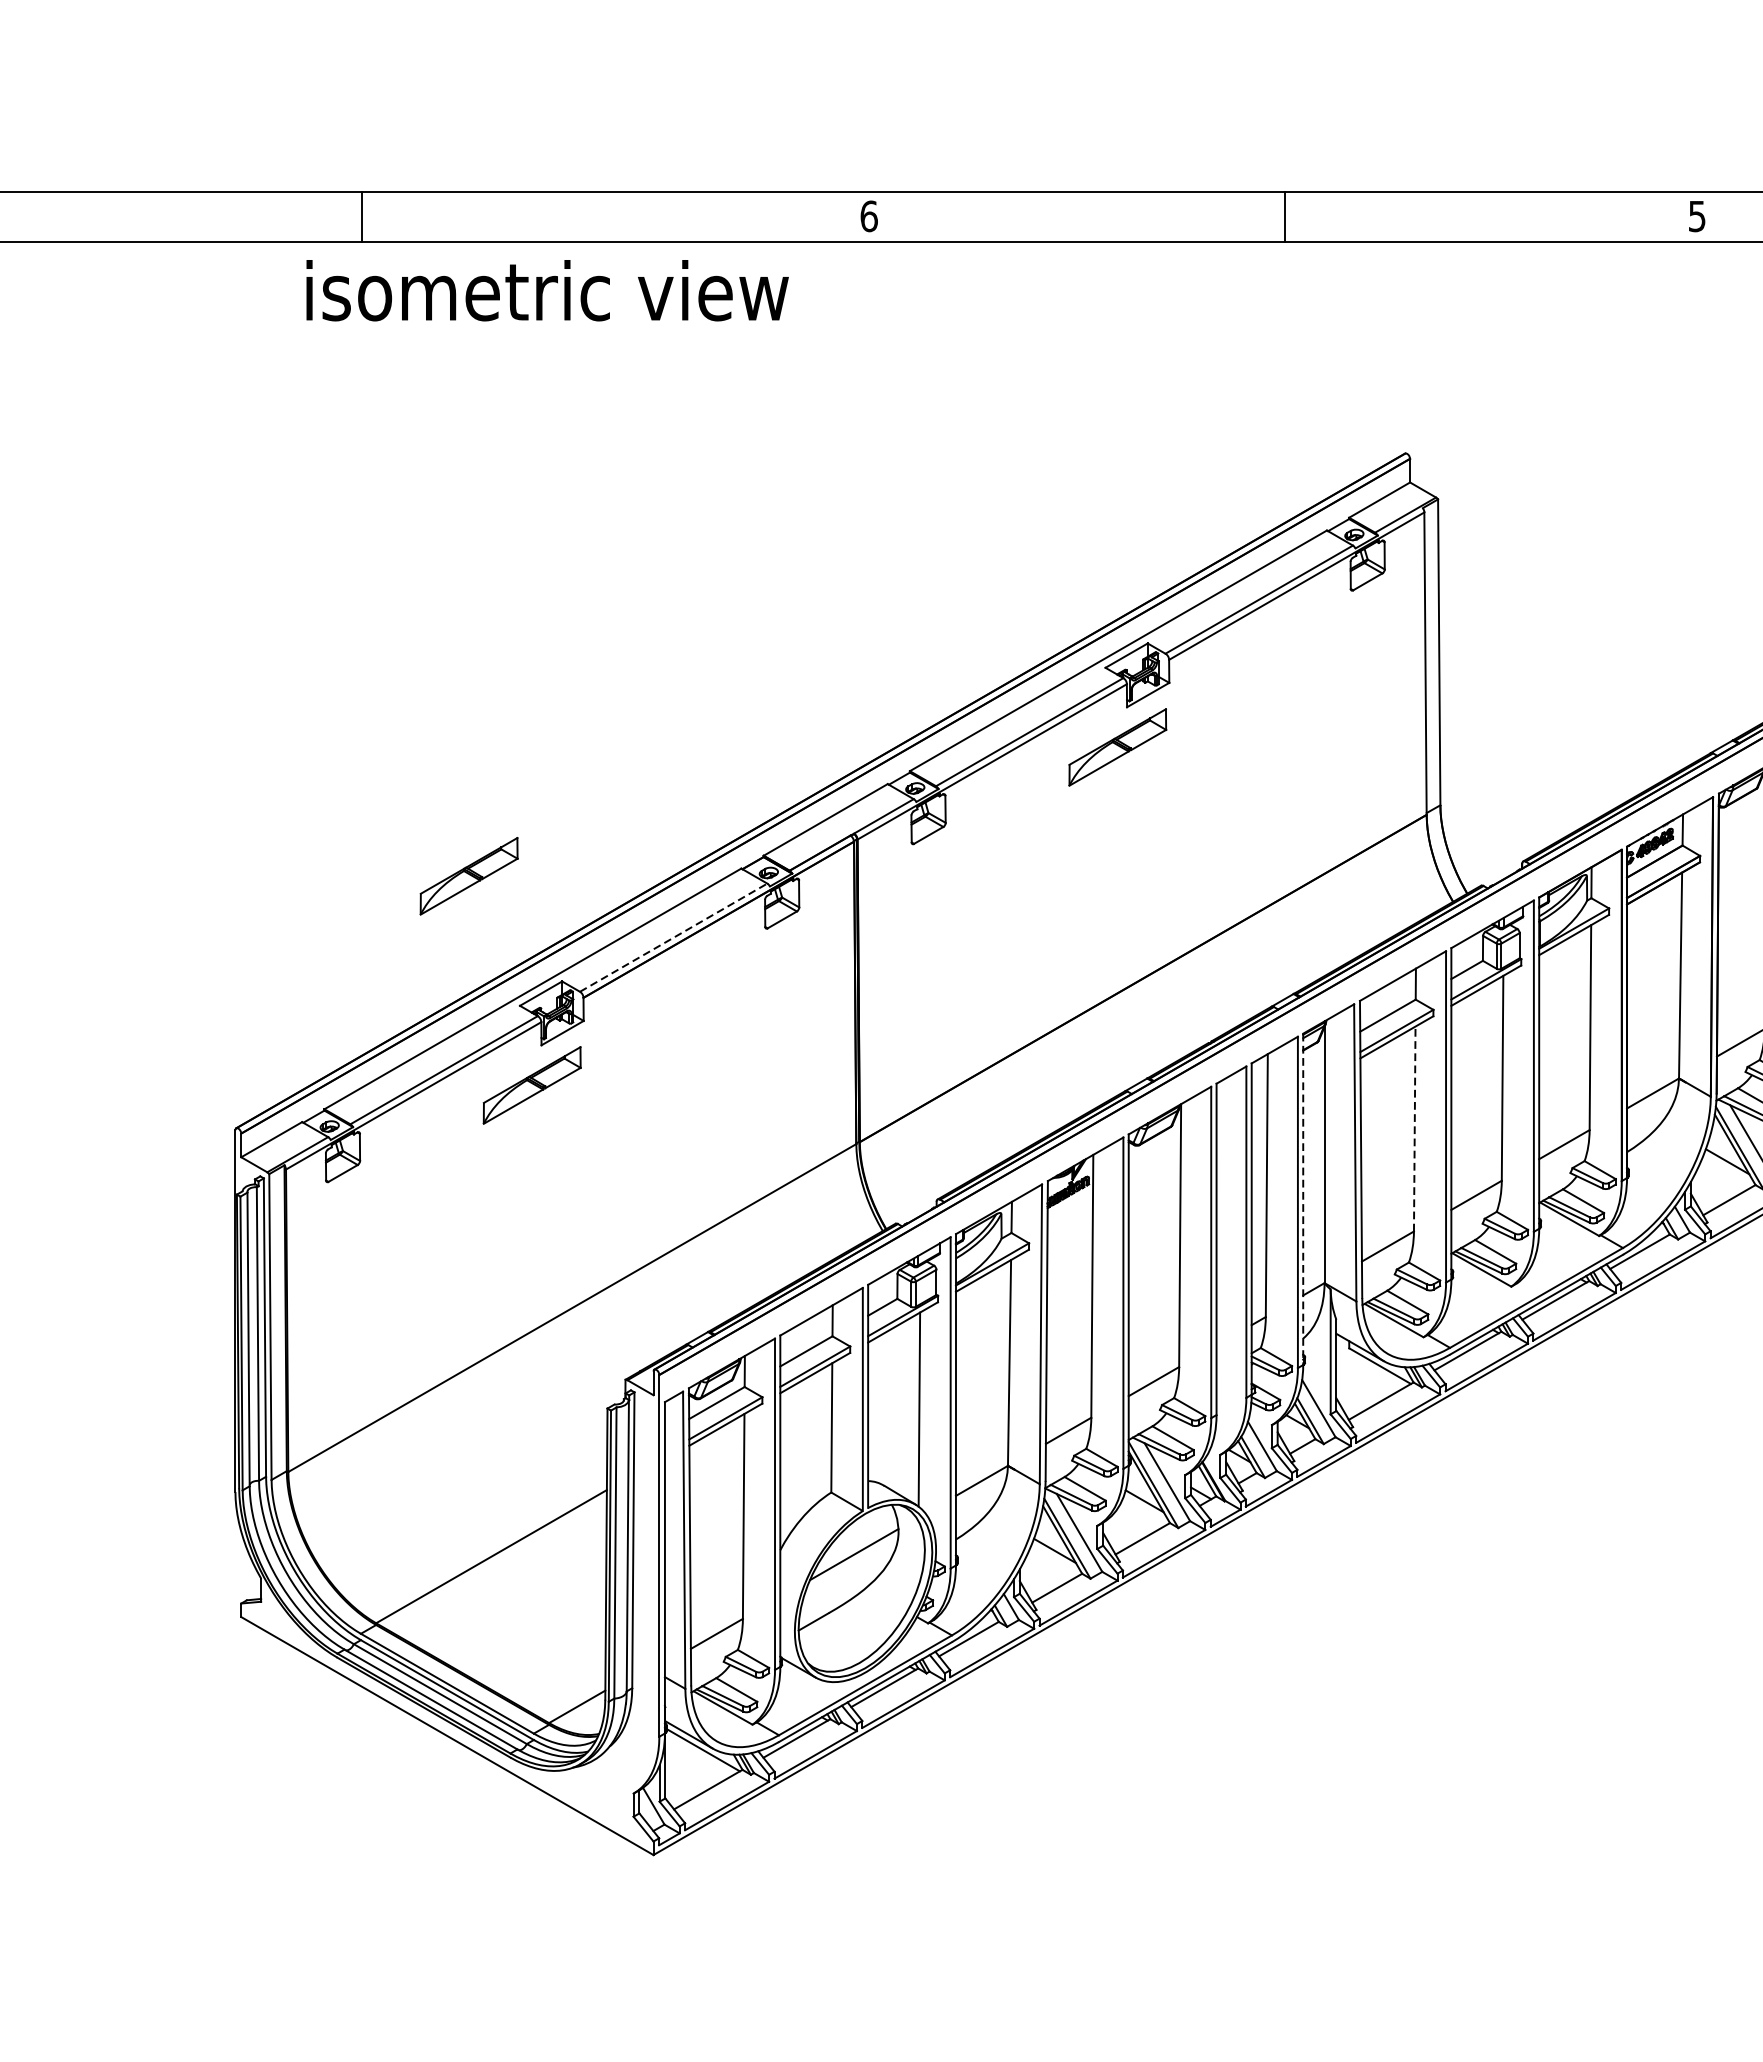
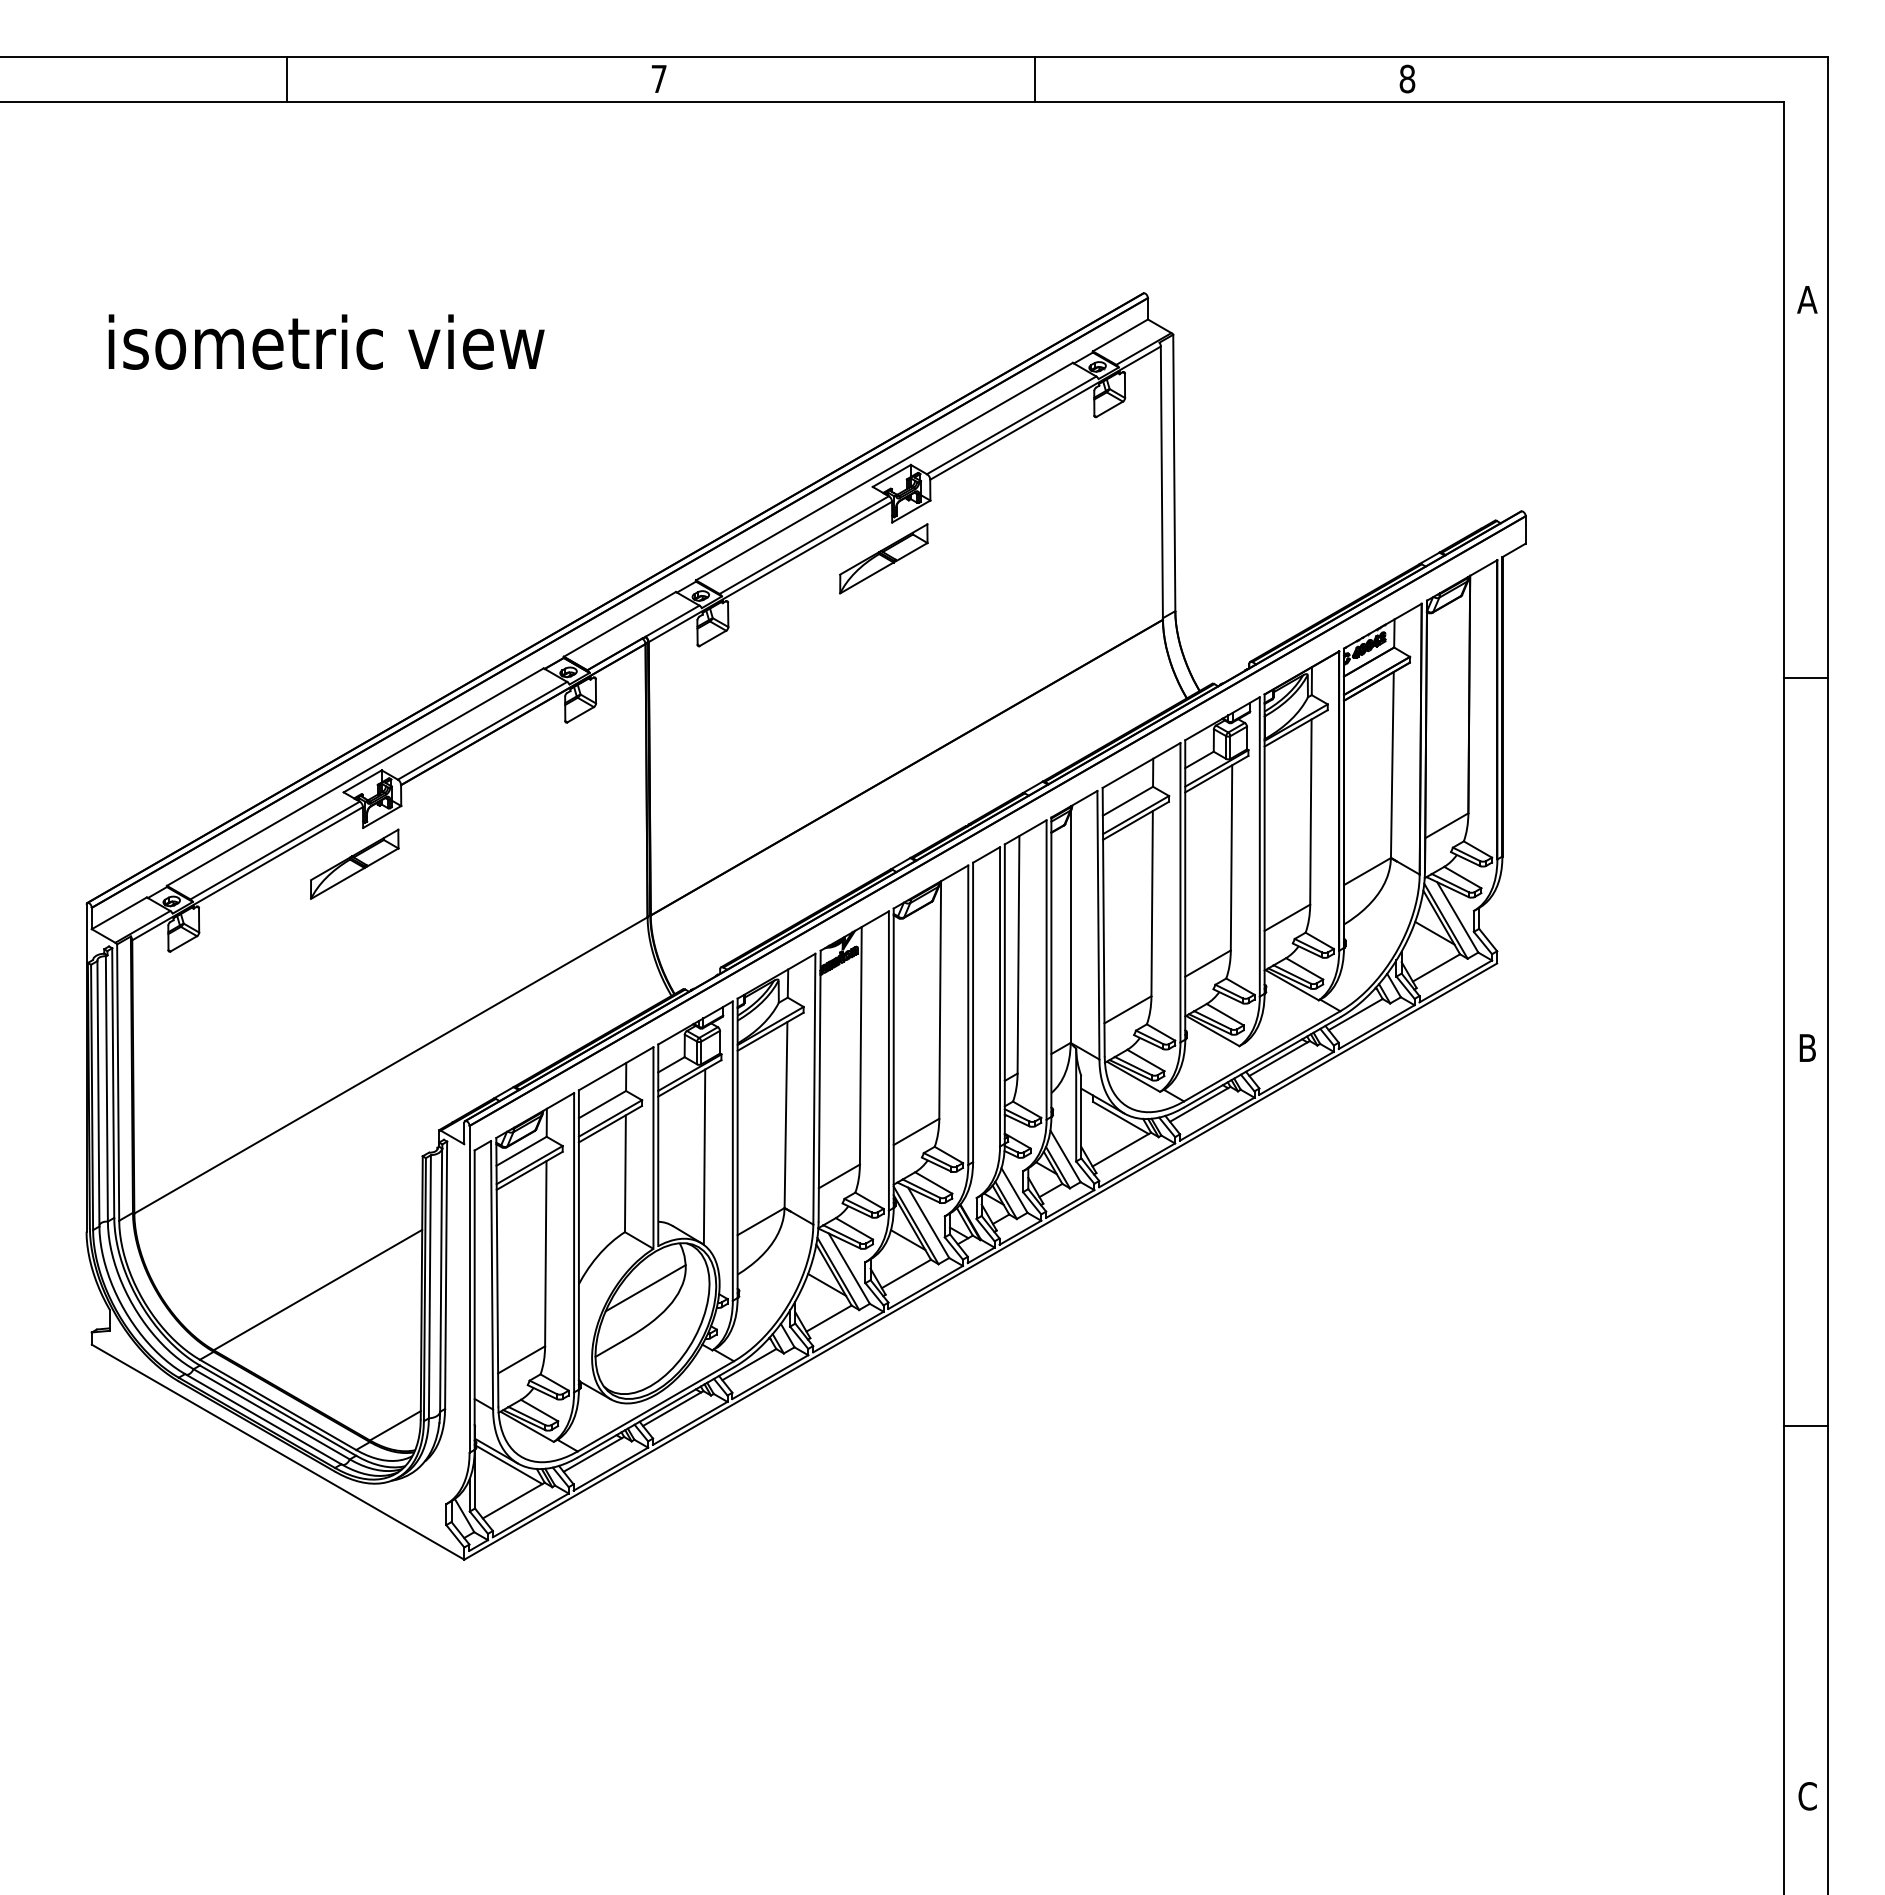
line: (362, 215) -> (287, 78), moved
text: (869, 215) -> (659, 78), 6 -> 7
text: (1697, 215) -> (1407, 78), 5 -> 8
text: (547, 289) -> (326, 341), moved
part: (468, 875) -> (297, 674), removed
line: (673, 937) -> (482, 730), dashed -> solid
line: (1415, 1128) -> (1152, 903), dashed -> solid
line: (1303, 1199) -> (1051, 967), dashed -> solid

